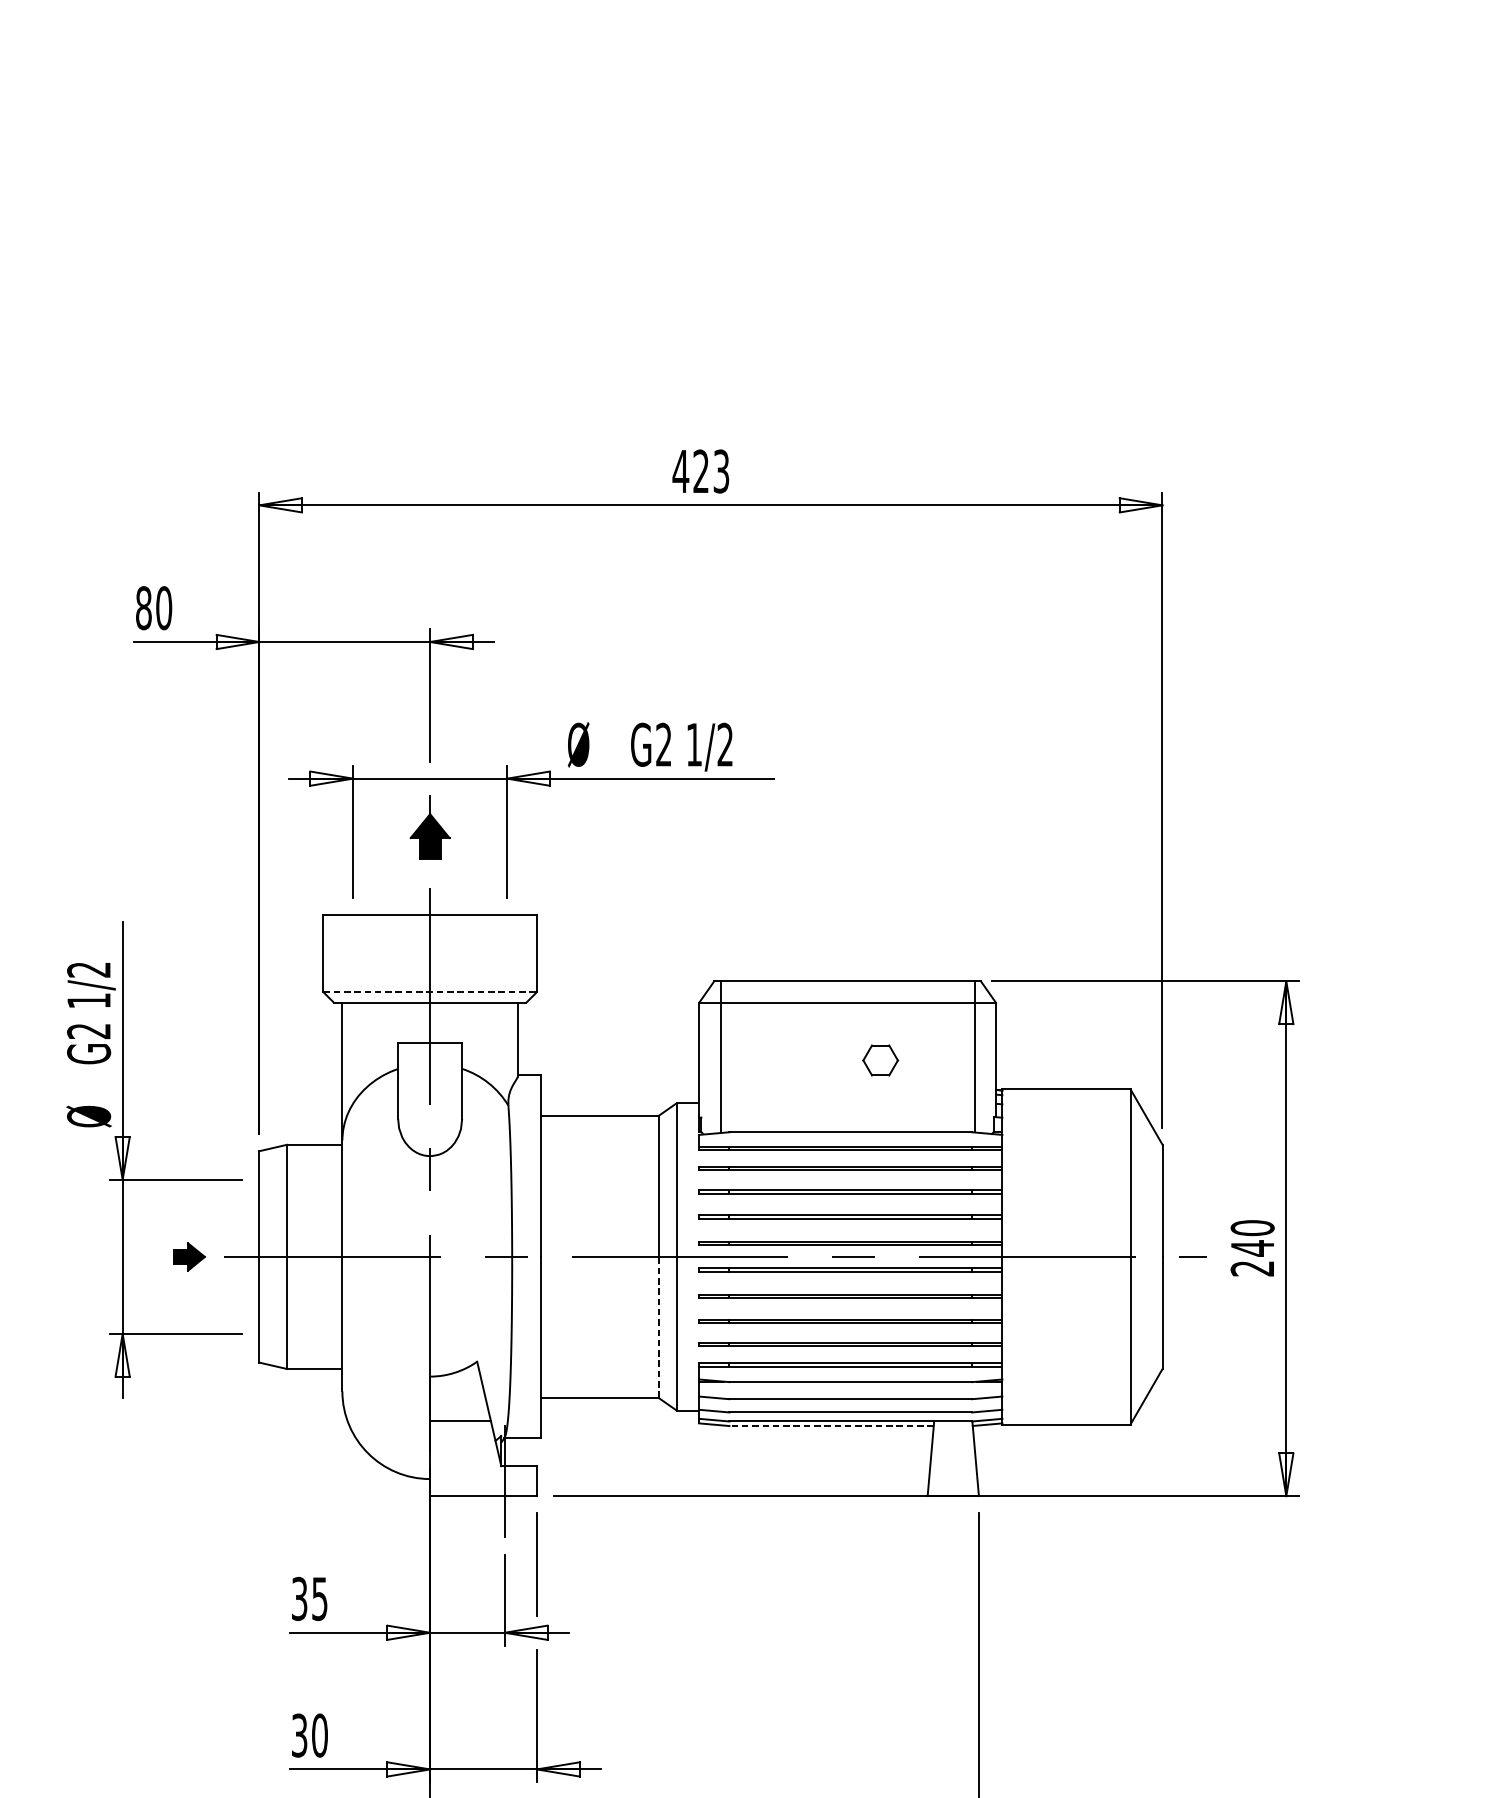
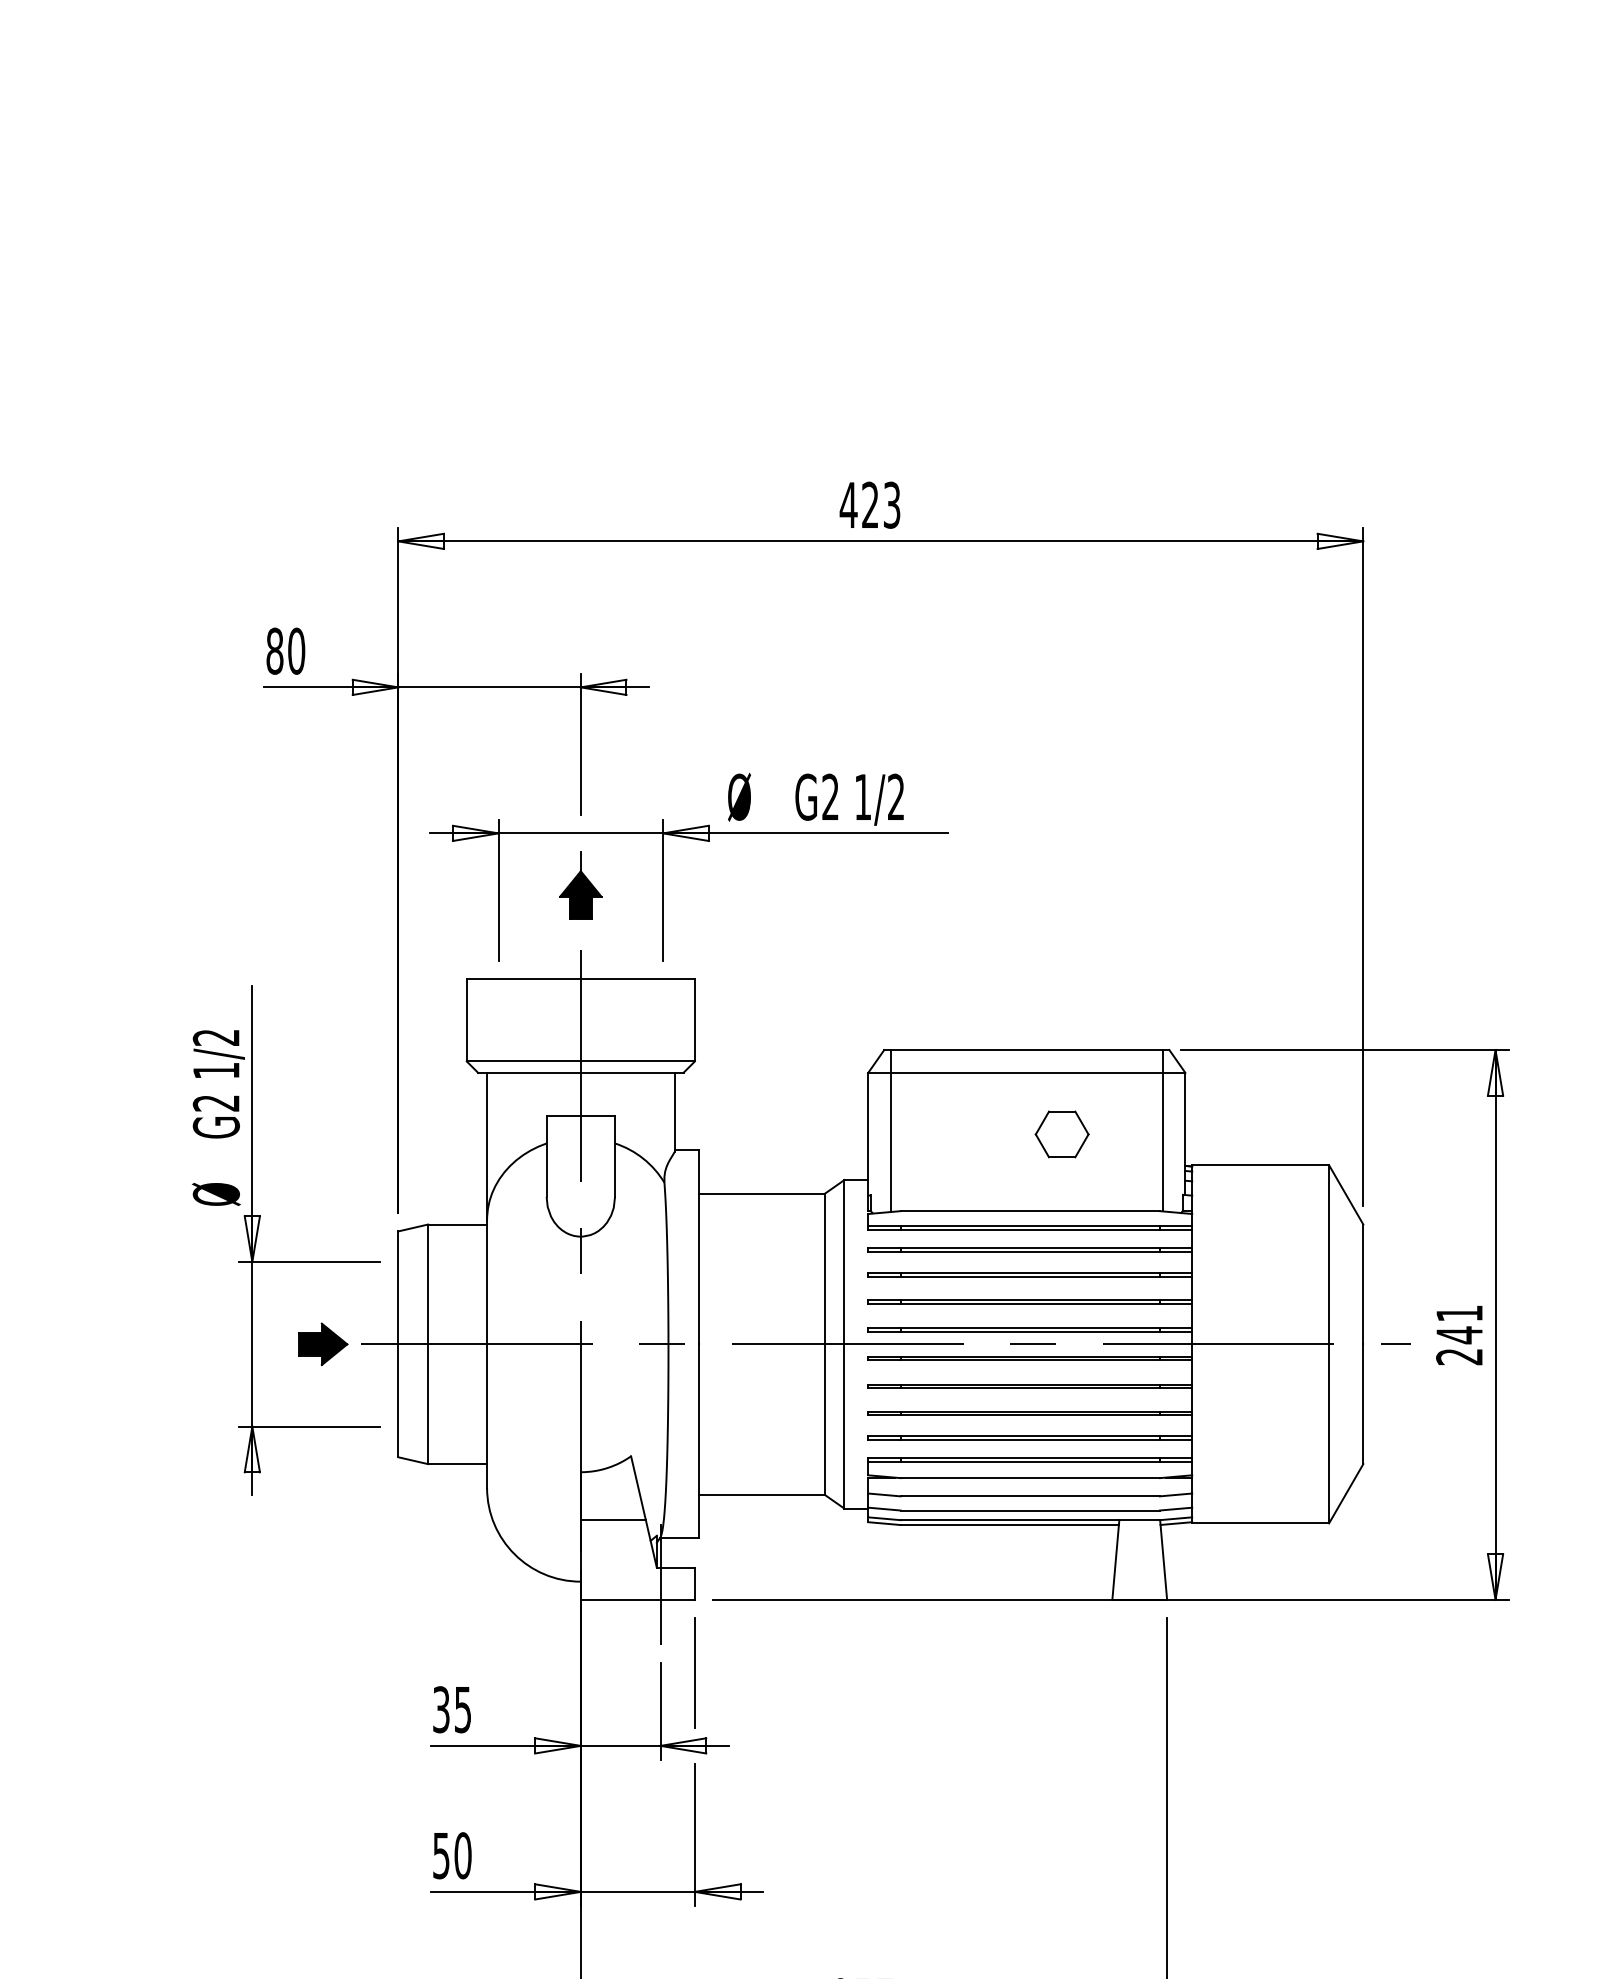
line: (430, 992) -> (581, 1061), dashed -> solid
part: (880, 1060) -> (1061, 1134), size x1.43
text: (1252, 1228) -> (1459, 1313), 240 -> 241
part: (189, 1257) -> (323, 1344), size x1.43
line: (658, 1327) -> (824, 1419), dashed -> solid
line: (831, 1426) -> (1009, 1525), dashed -> solid
text: (299, 1735) -> (441, 1855), 30 -> 50

